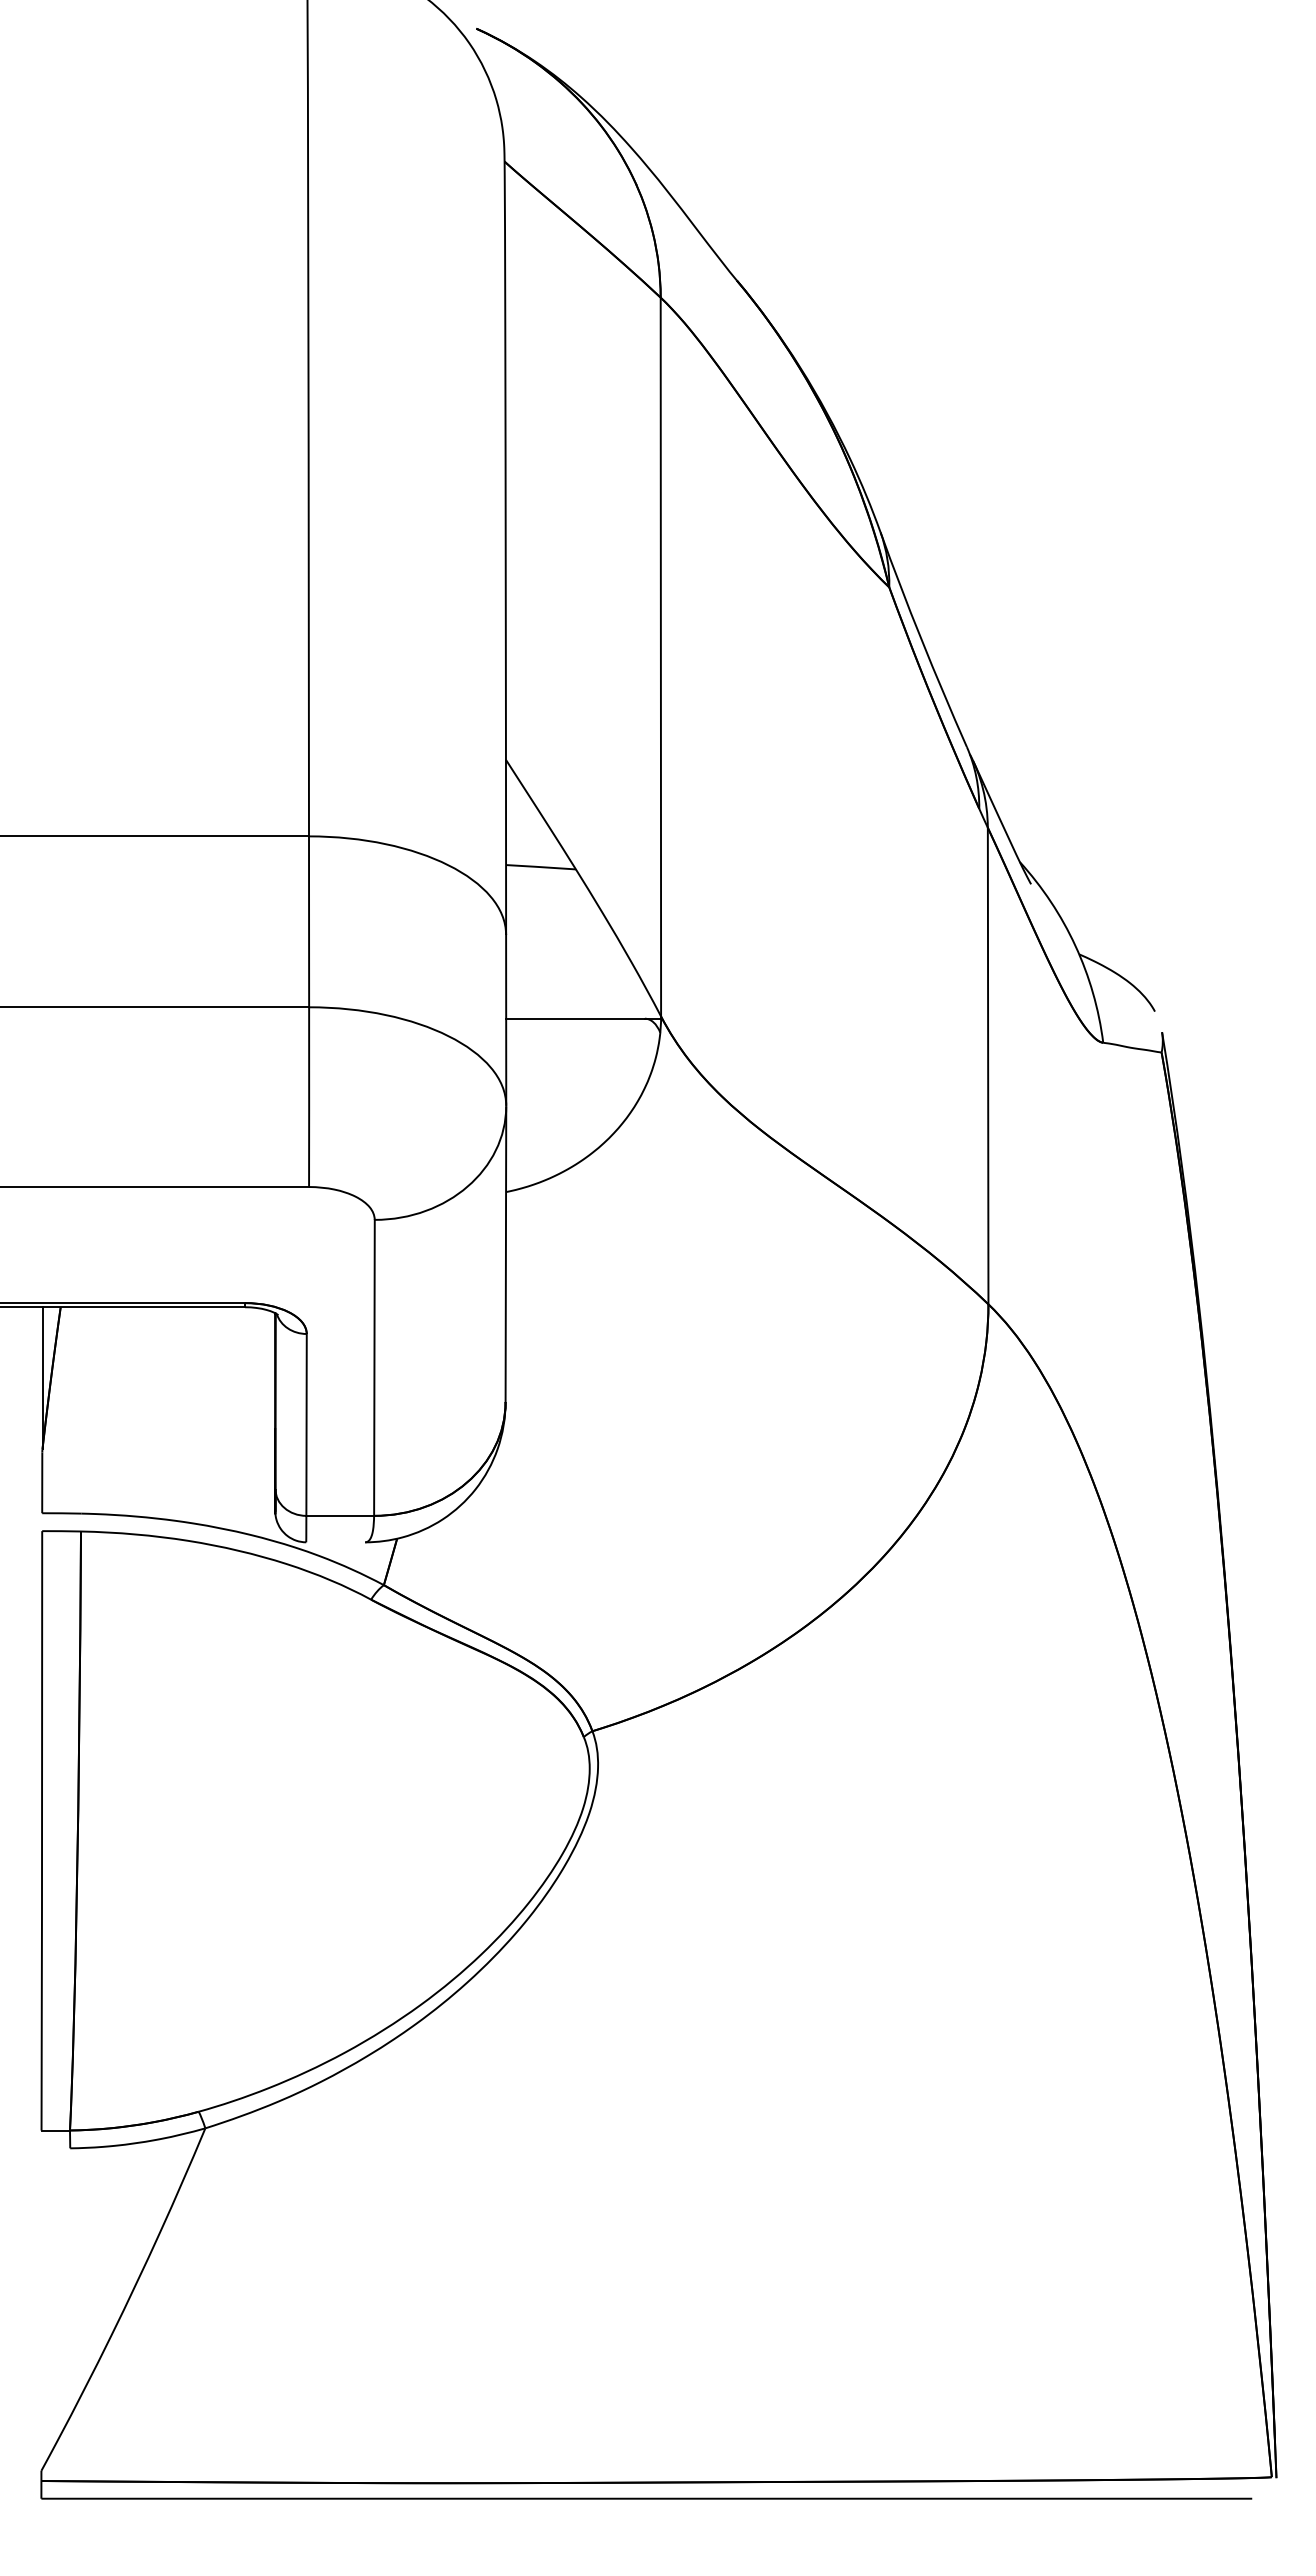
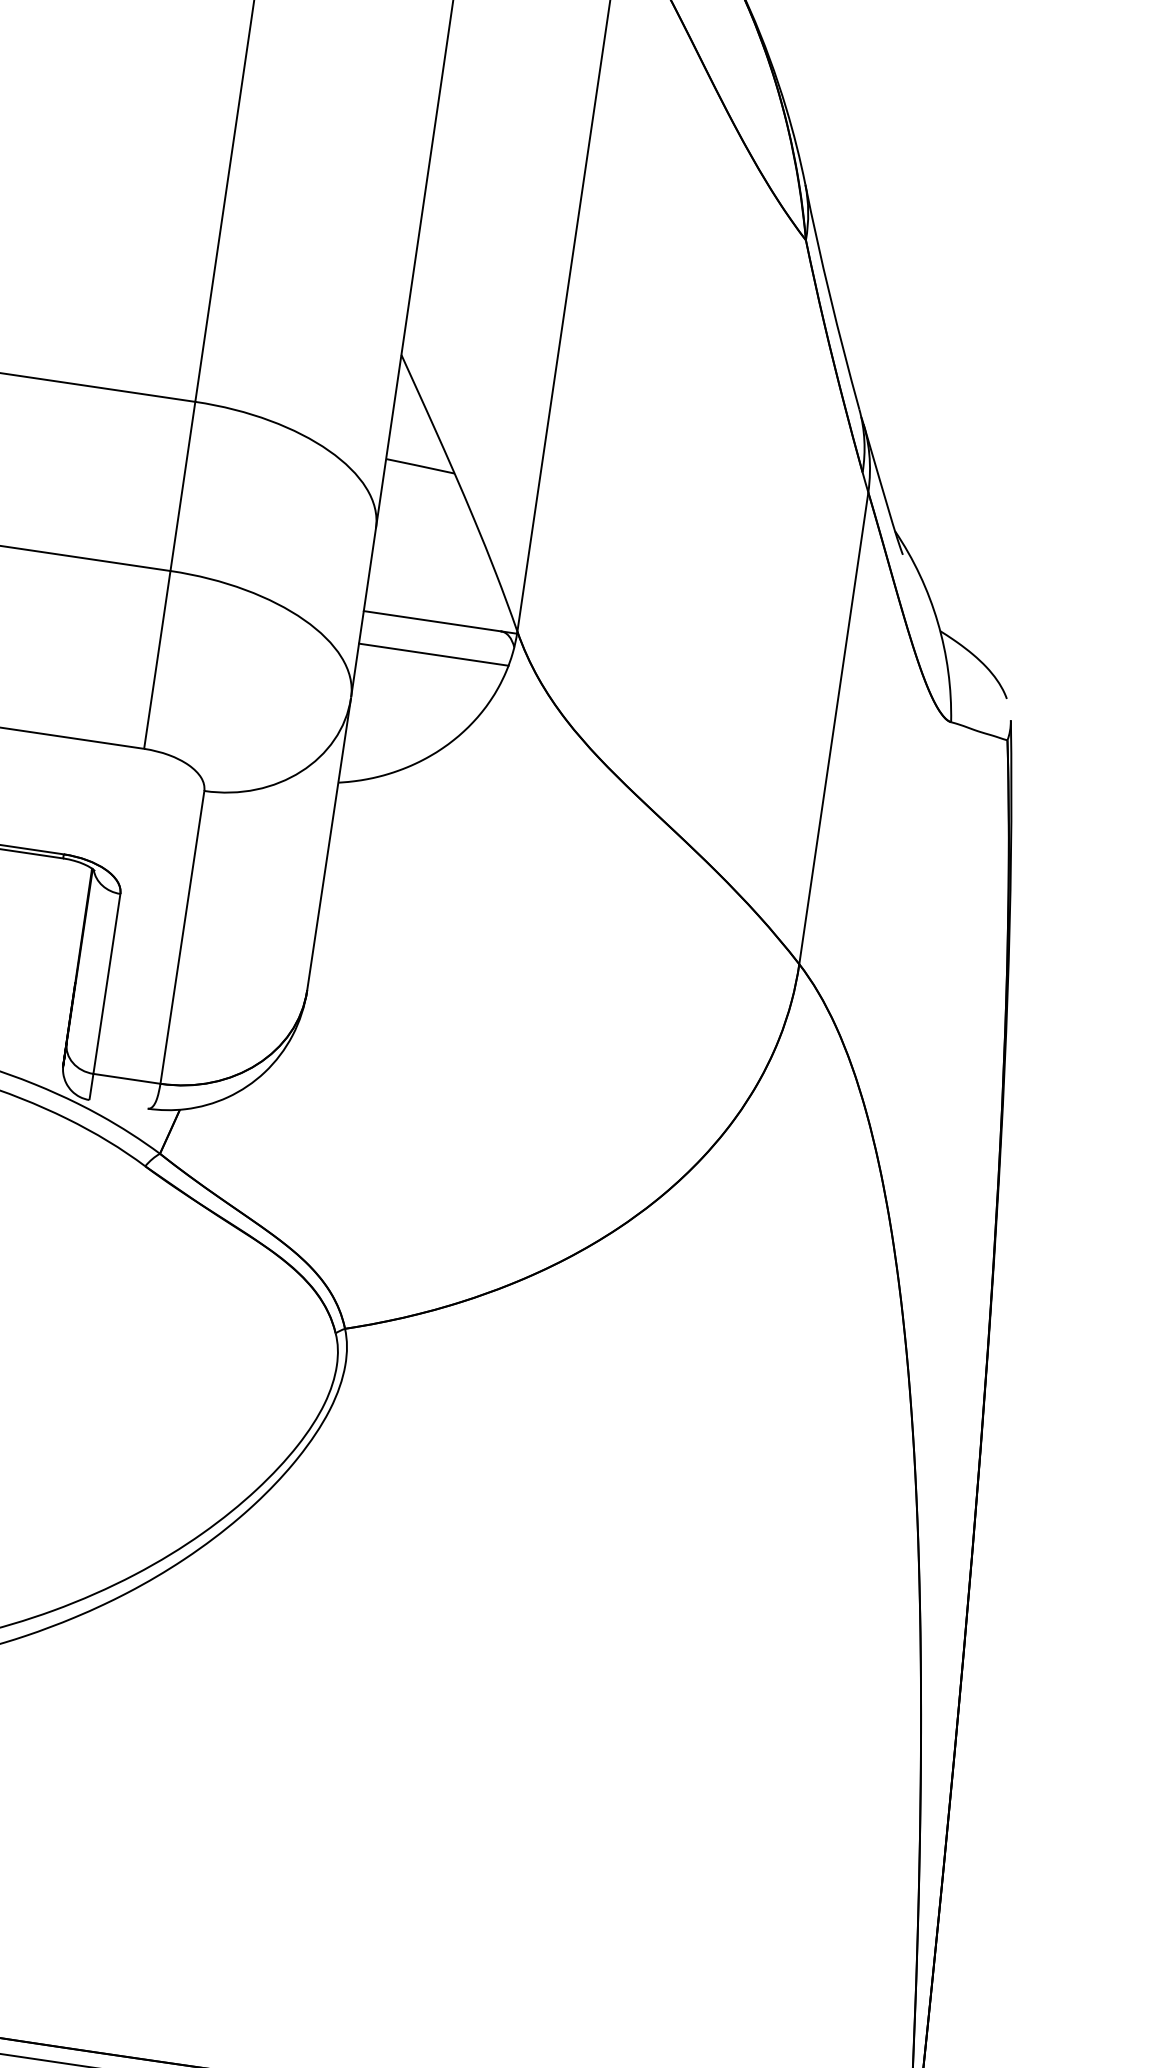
line: (581, 1051) -> (433, 654), added

